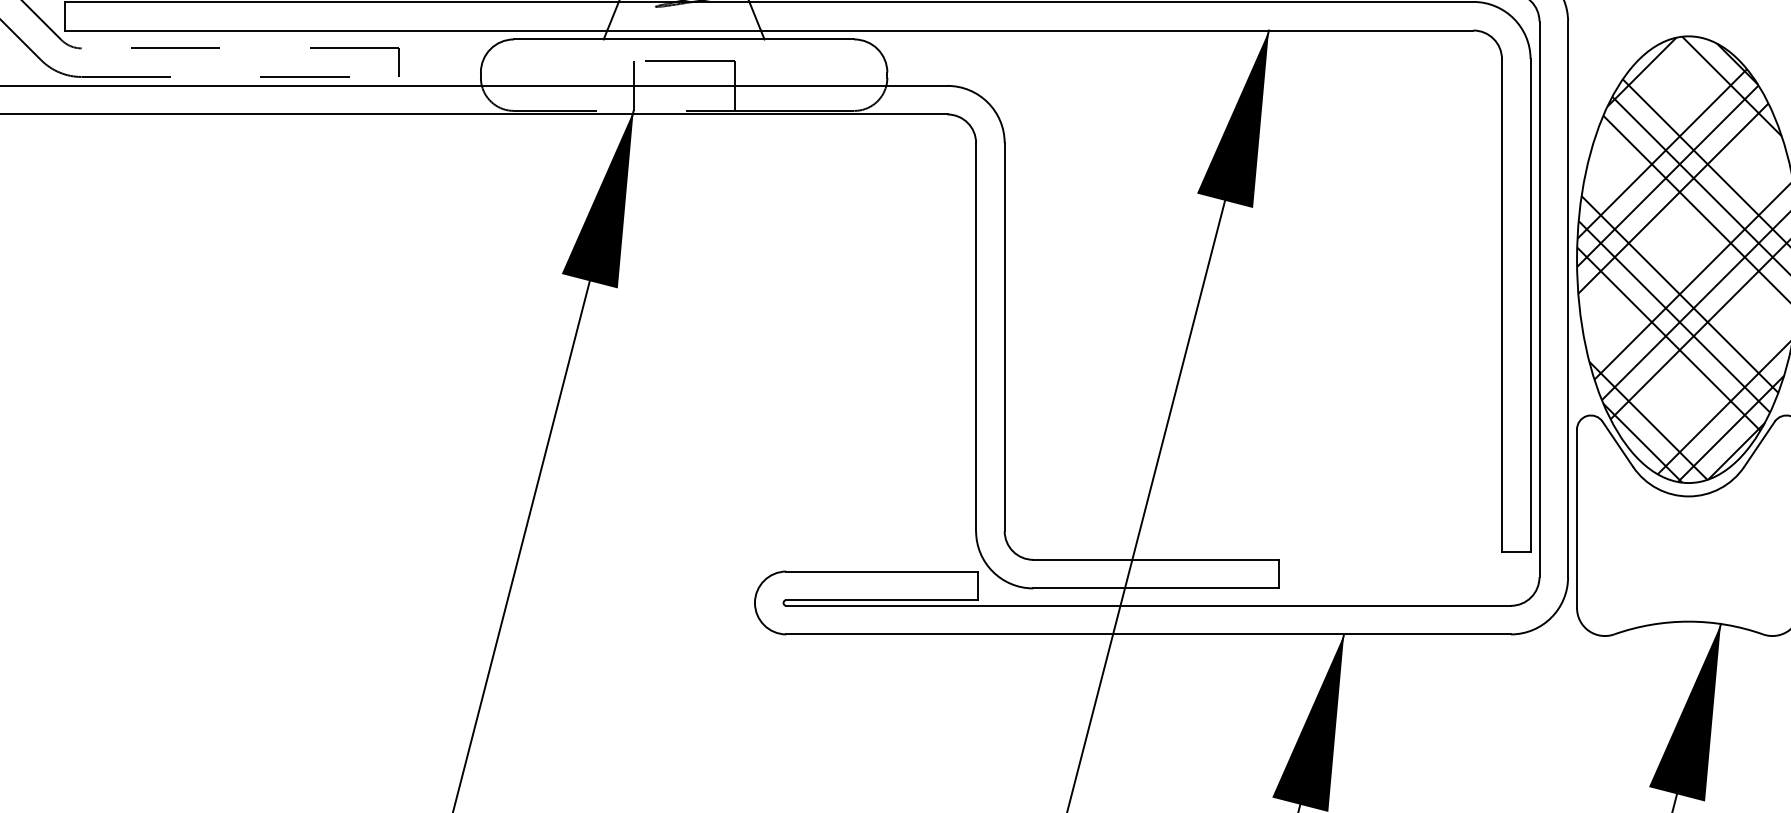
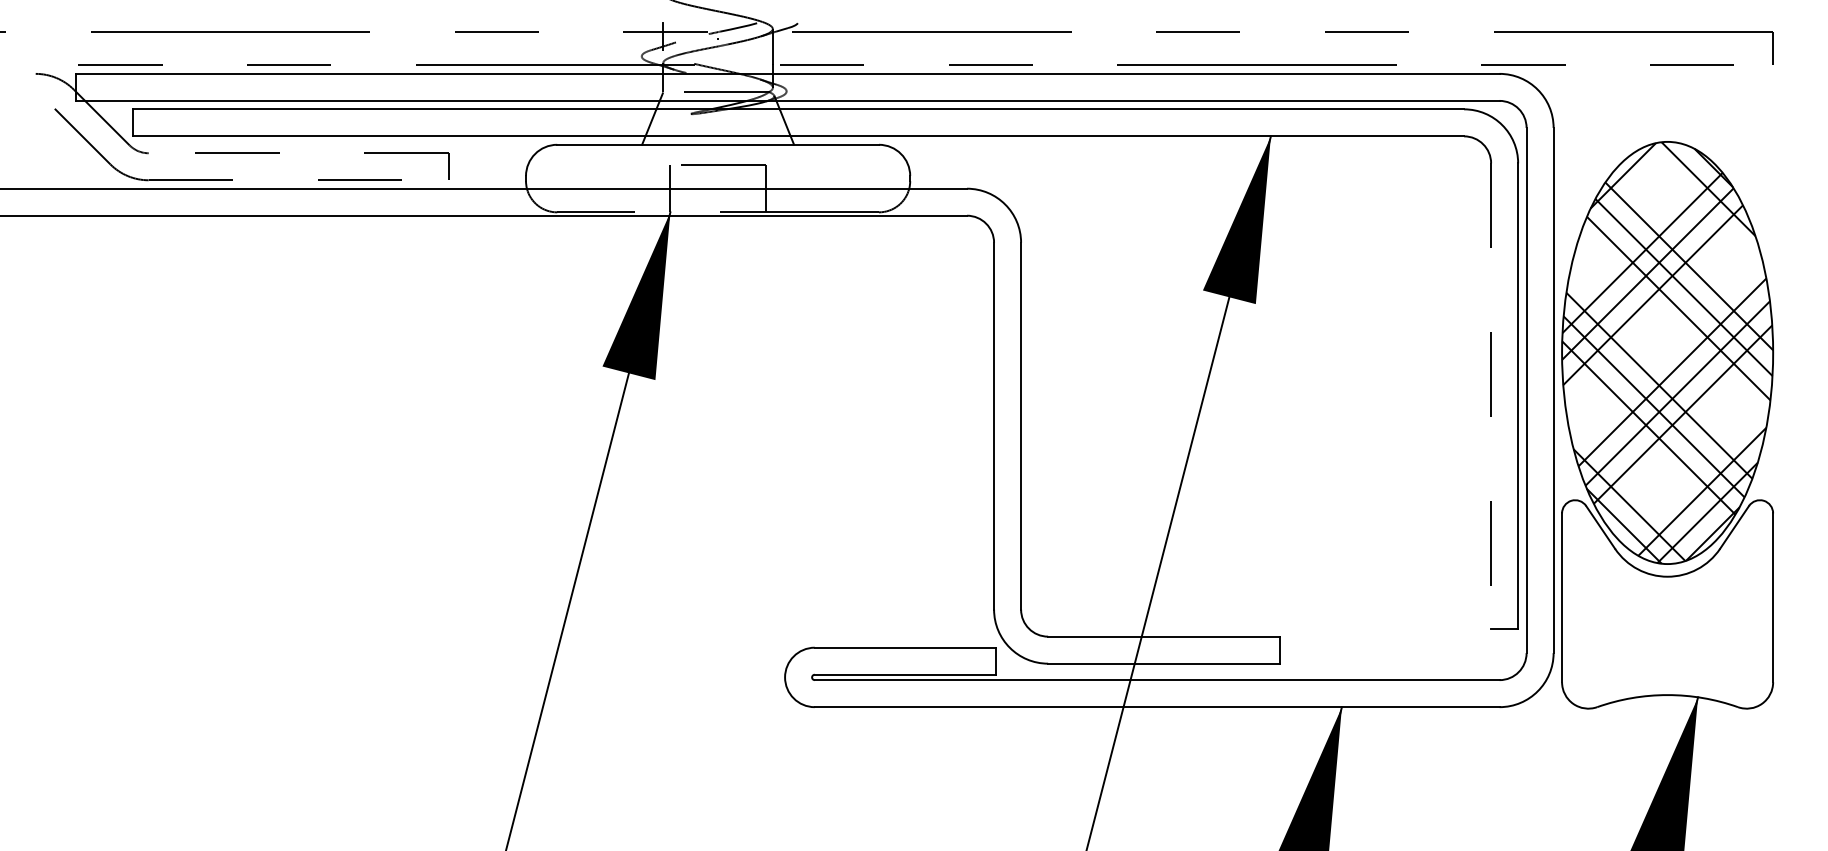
line: (1502, 305) -> (1491, 396), solid -> dashed

